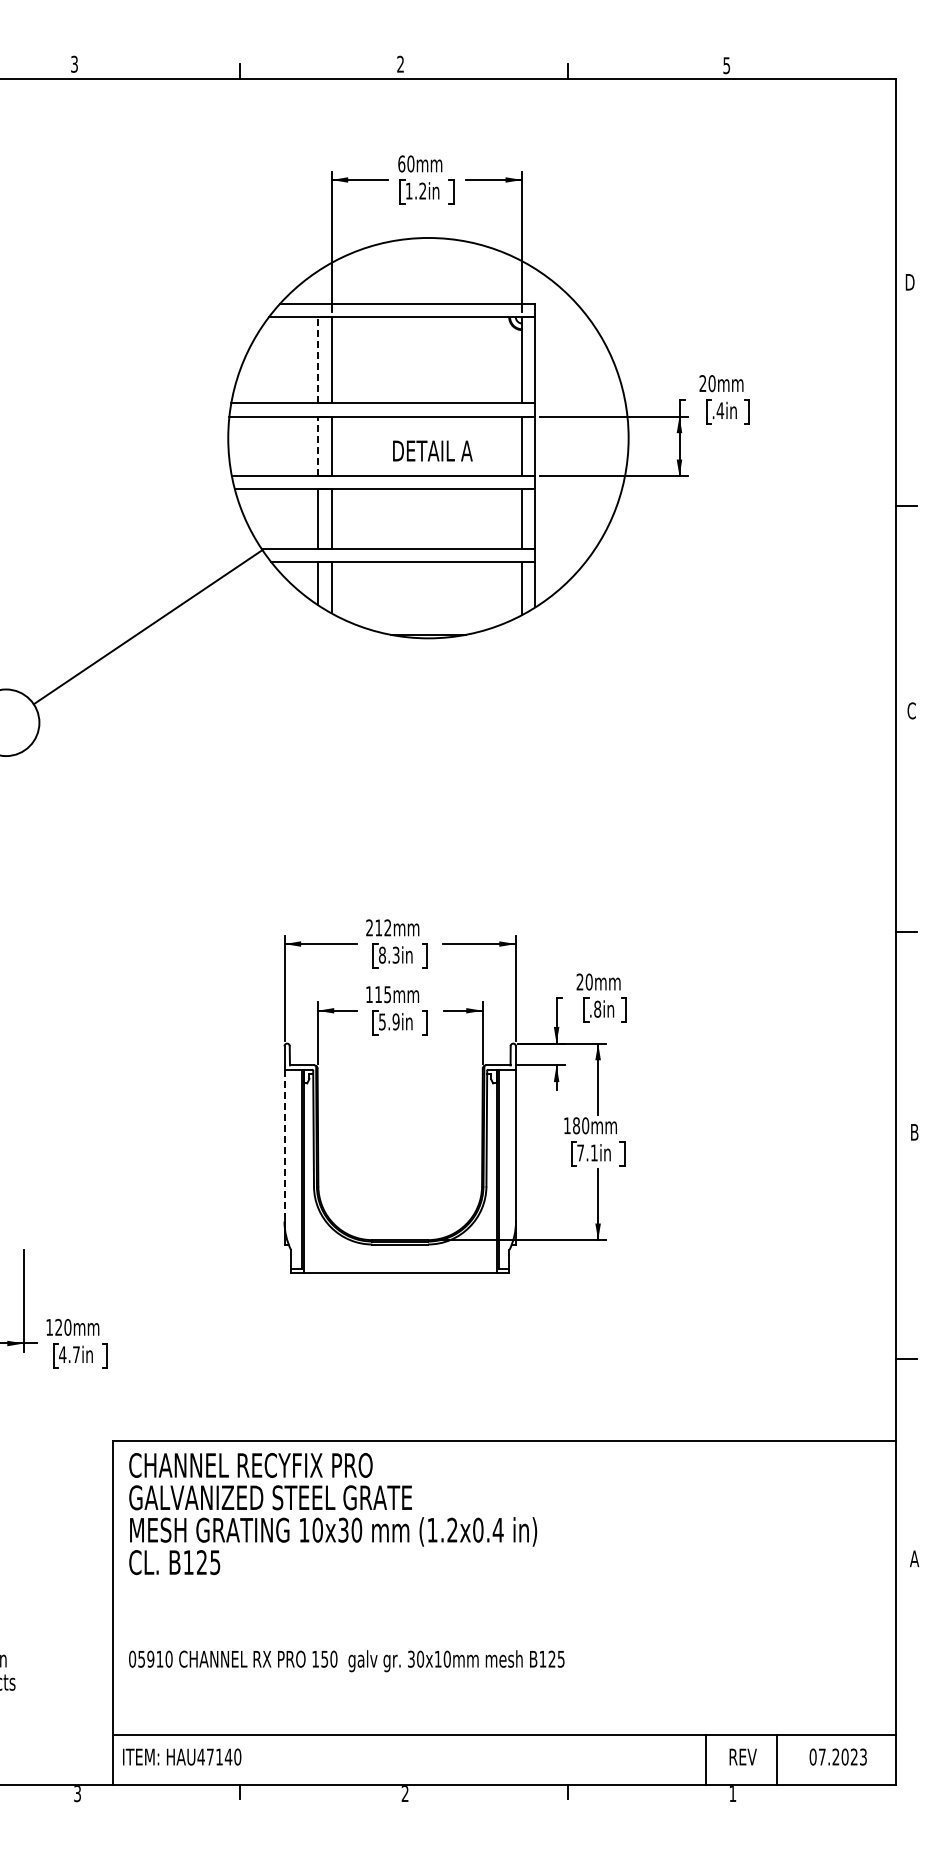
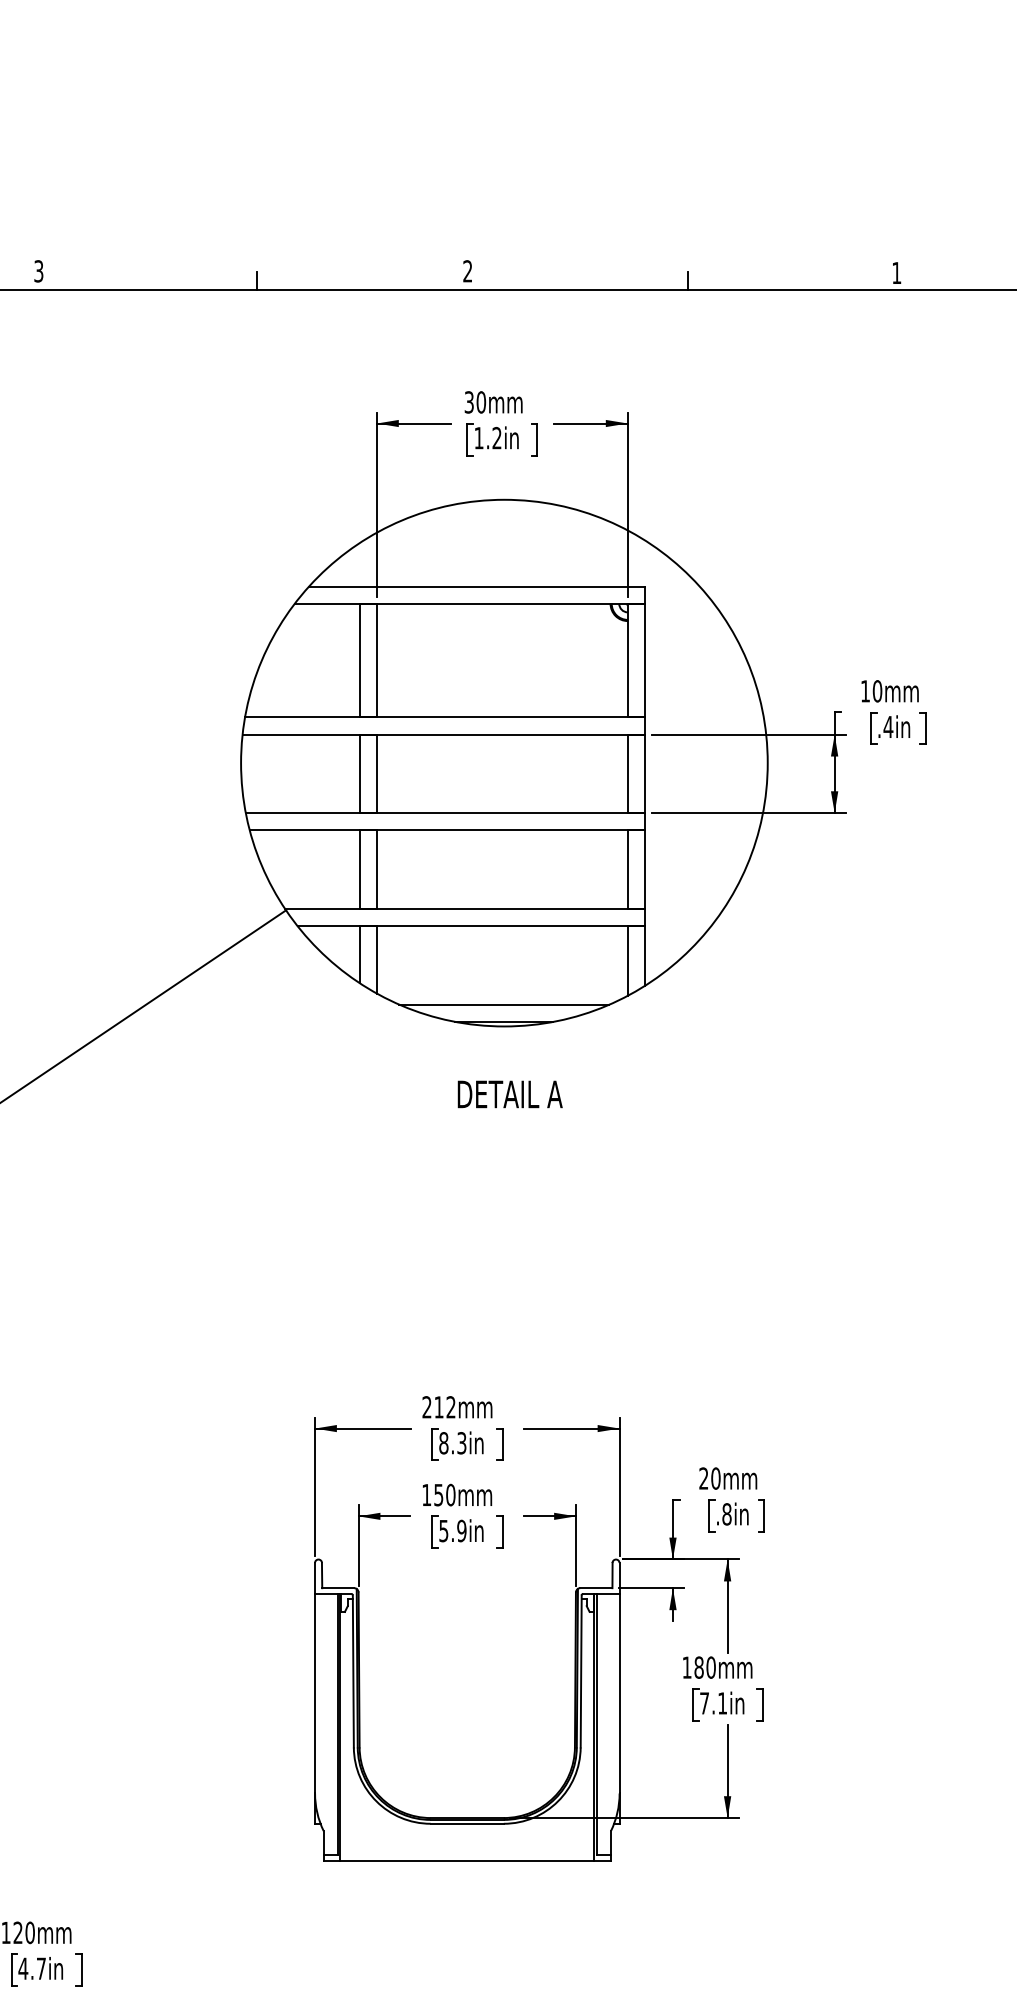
text: (726, 65) -> (896, 272), 5 -> 1
text: (401, 163) -> (468, 401), 60mm -> 30mm
line: (318, 359) -> (359, 659), dashed -> solid
text: (702, 383) -> (864, 691), 20mm -> 10mm
line: (318, 446) -> (359, 774), dashed -> solid
text: (432, 450) -> (509, 1093), moved
line: (428, 621) -> (504, 1004), added
text: (383, 994) -> (445, 1494), 115mm -> 150mm
line: (284, 1145) -> (315, 1693), dashed -> solid

